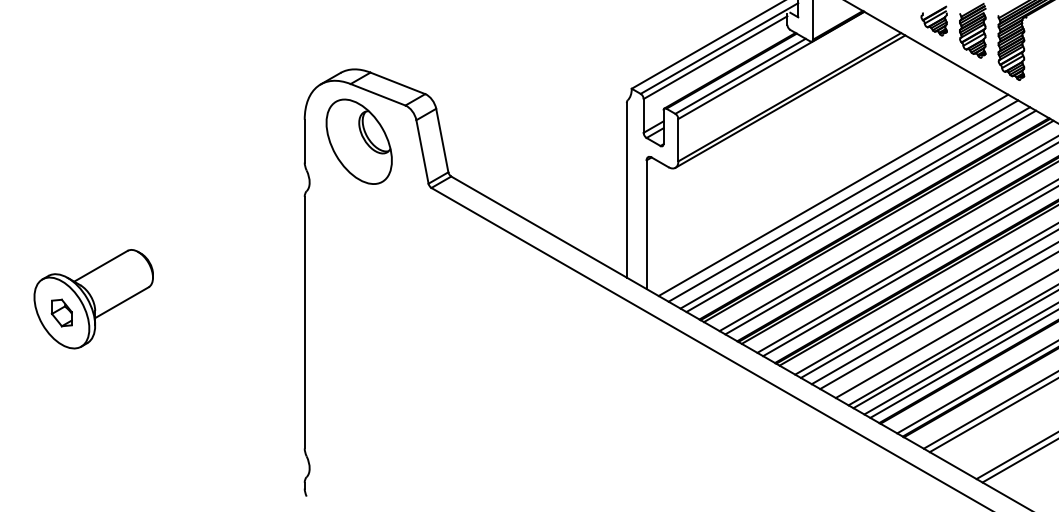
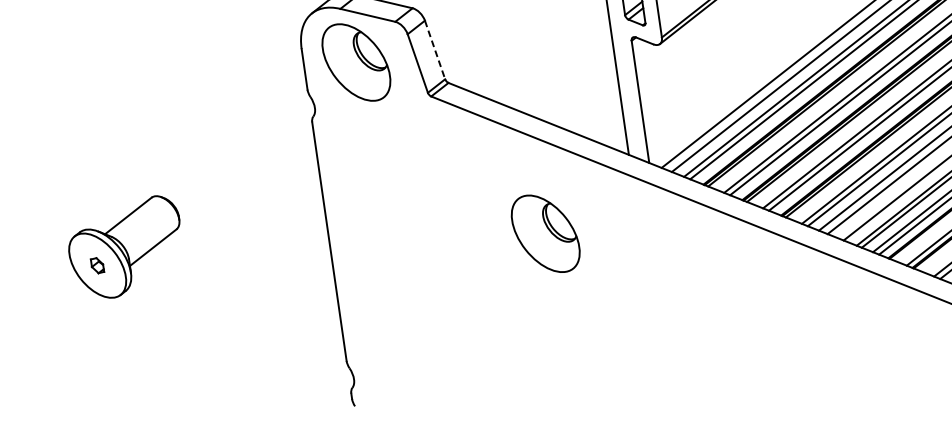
line: (442, 141) -> (435, 50), solid -> dashed
part: (61, 312) -> (97, 265), size x0.6
part: (528, 346) -> (545, 233), added

